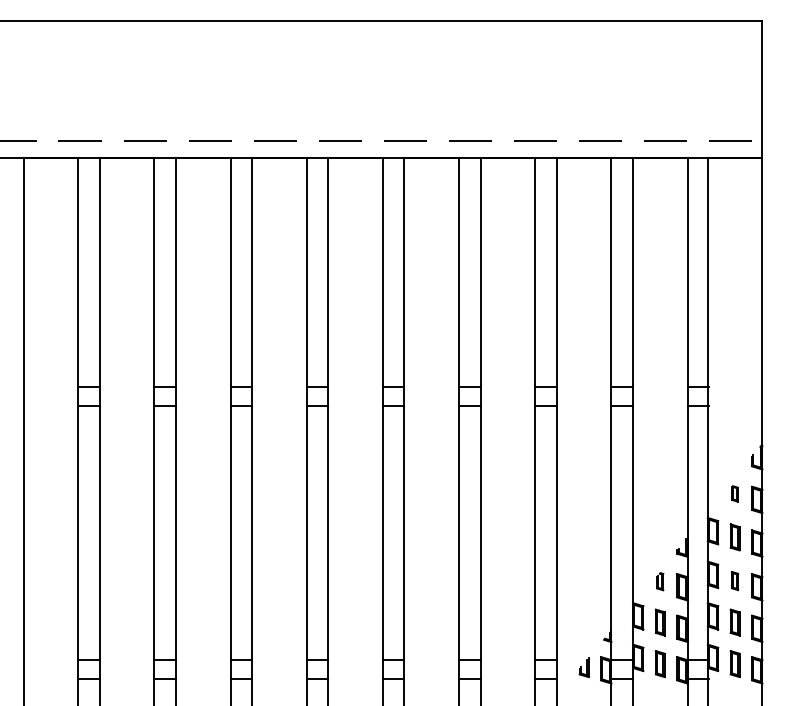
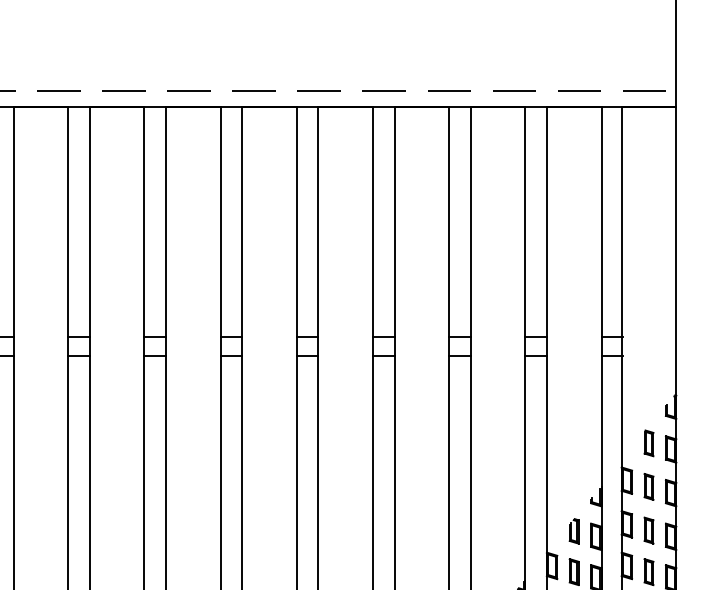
part: (734, 493) -> (648, 443), size x1.67
part: (734, 580) -> (648, 530), size x1.43
part: (659, 581) -> (573, 531), size x1.43

